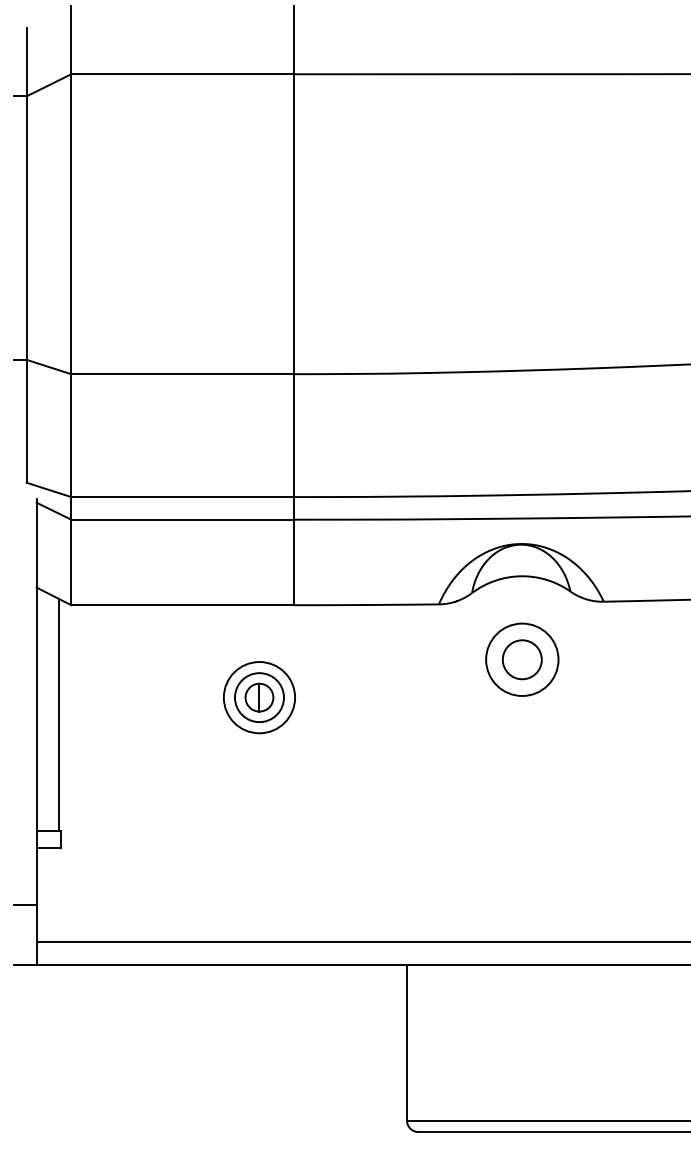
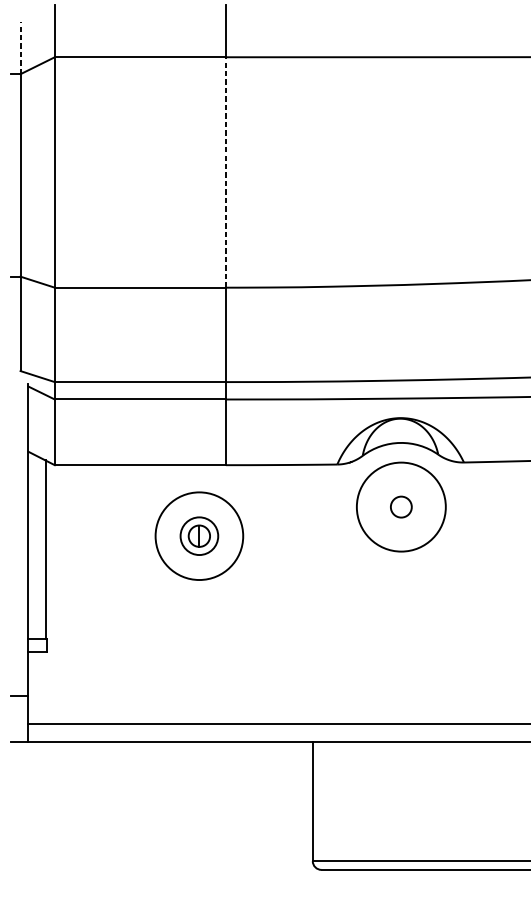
line: (26, 61) -> (20, 47), solid -> dashed
line: (294, 224) -> (226, 172), solid -> dashed
circle: (521, 659) -> (400, 506), size x0.7
circle: (522, 659) -> (401, 506), size x1.6
circle: (259, 697) -> (199, 536), size x1.6

